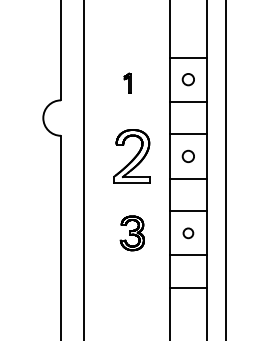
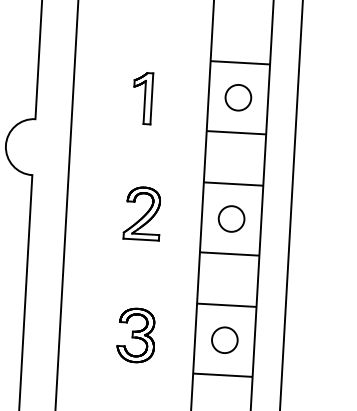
circle: (188, 79) -> (238, 97), size x1.43
part: (127, 83) -> (141, 98), size x1.67
part: (131, 155) -> (141, 212), size x0.62
circle: (188, 156) -> (231, 219), size x1.43
circle: (188, 233) -> (225, 340), size x1.67

